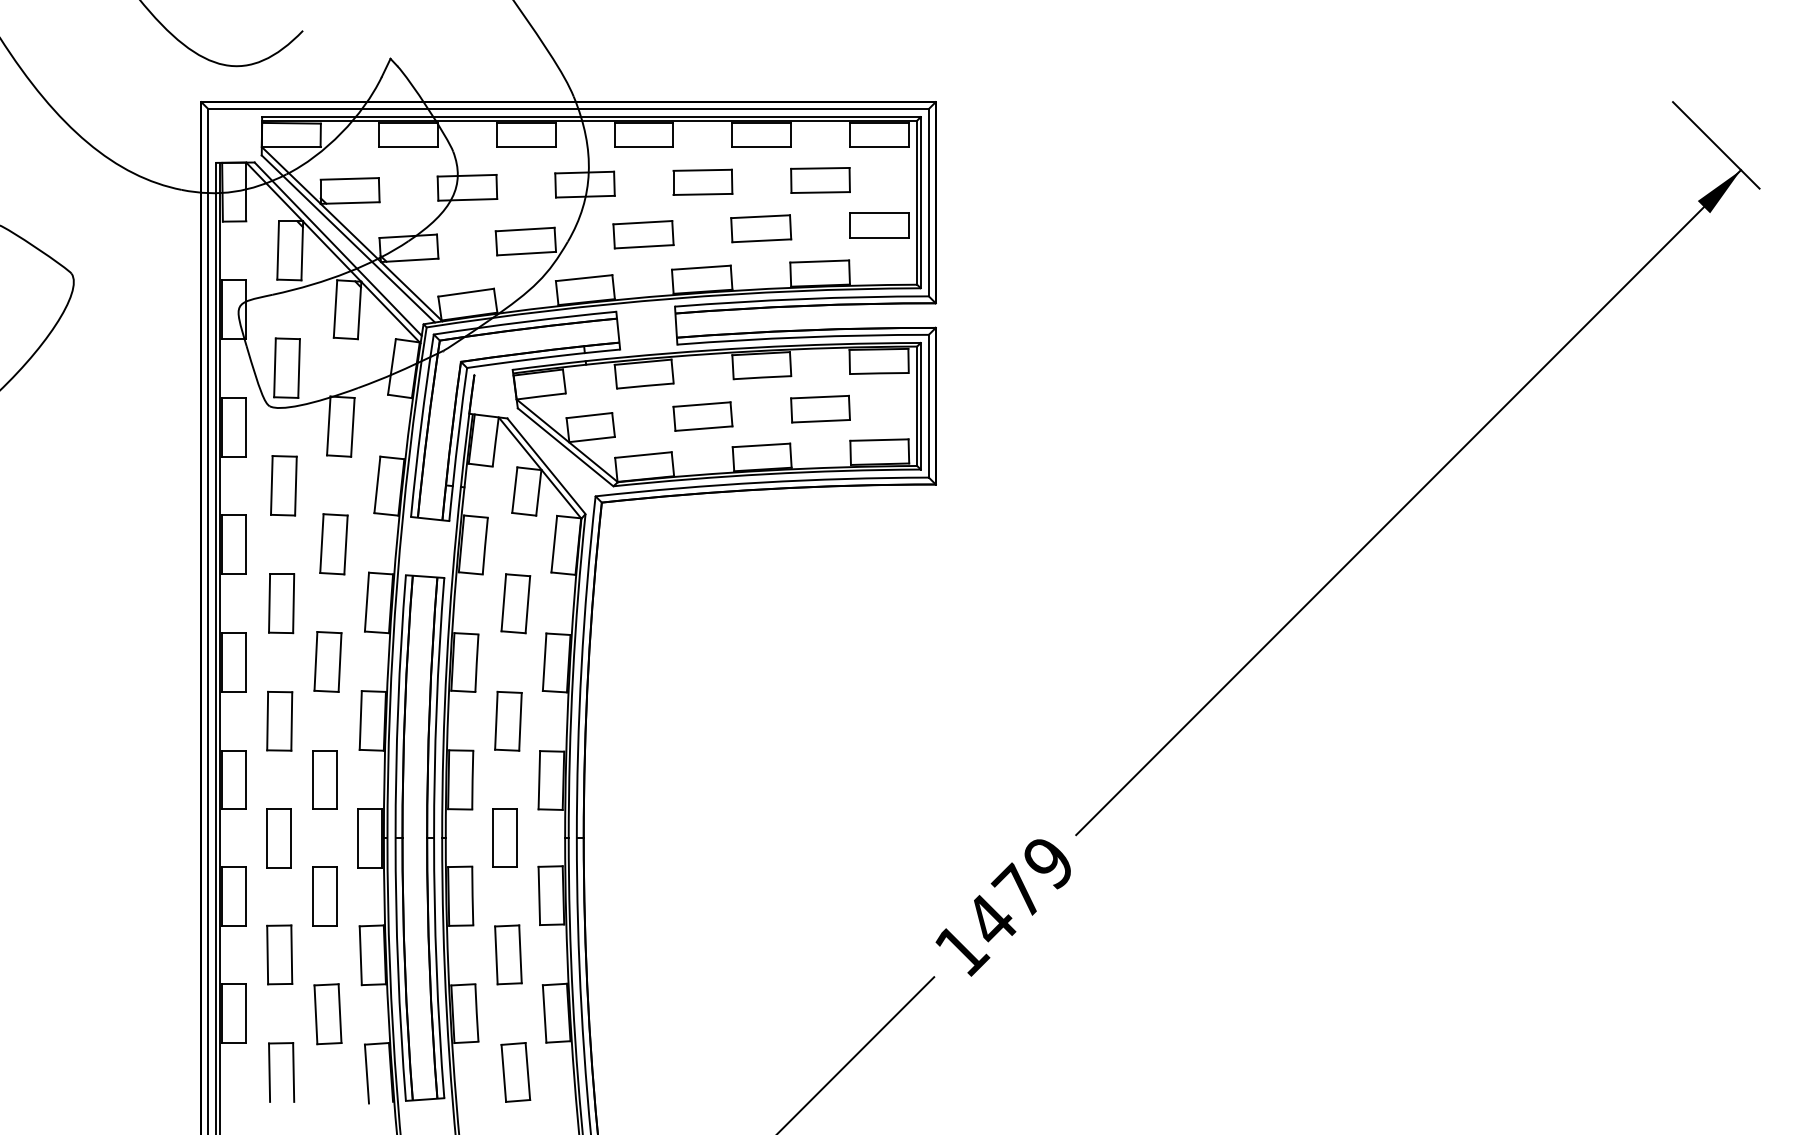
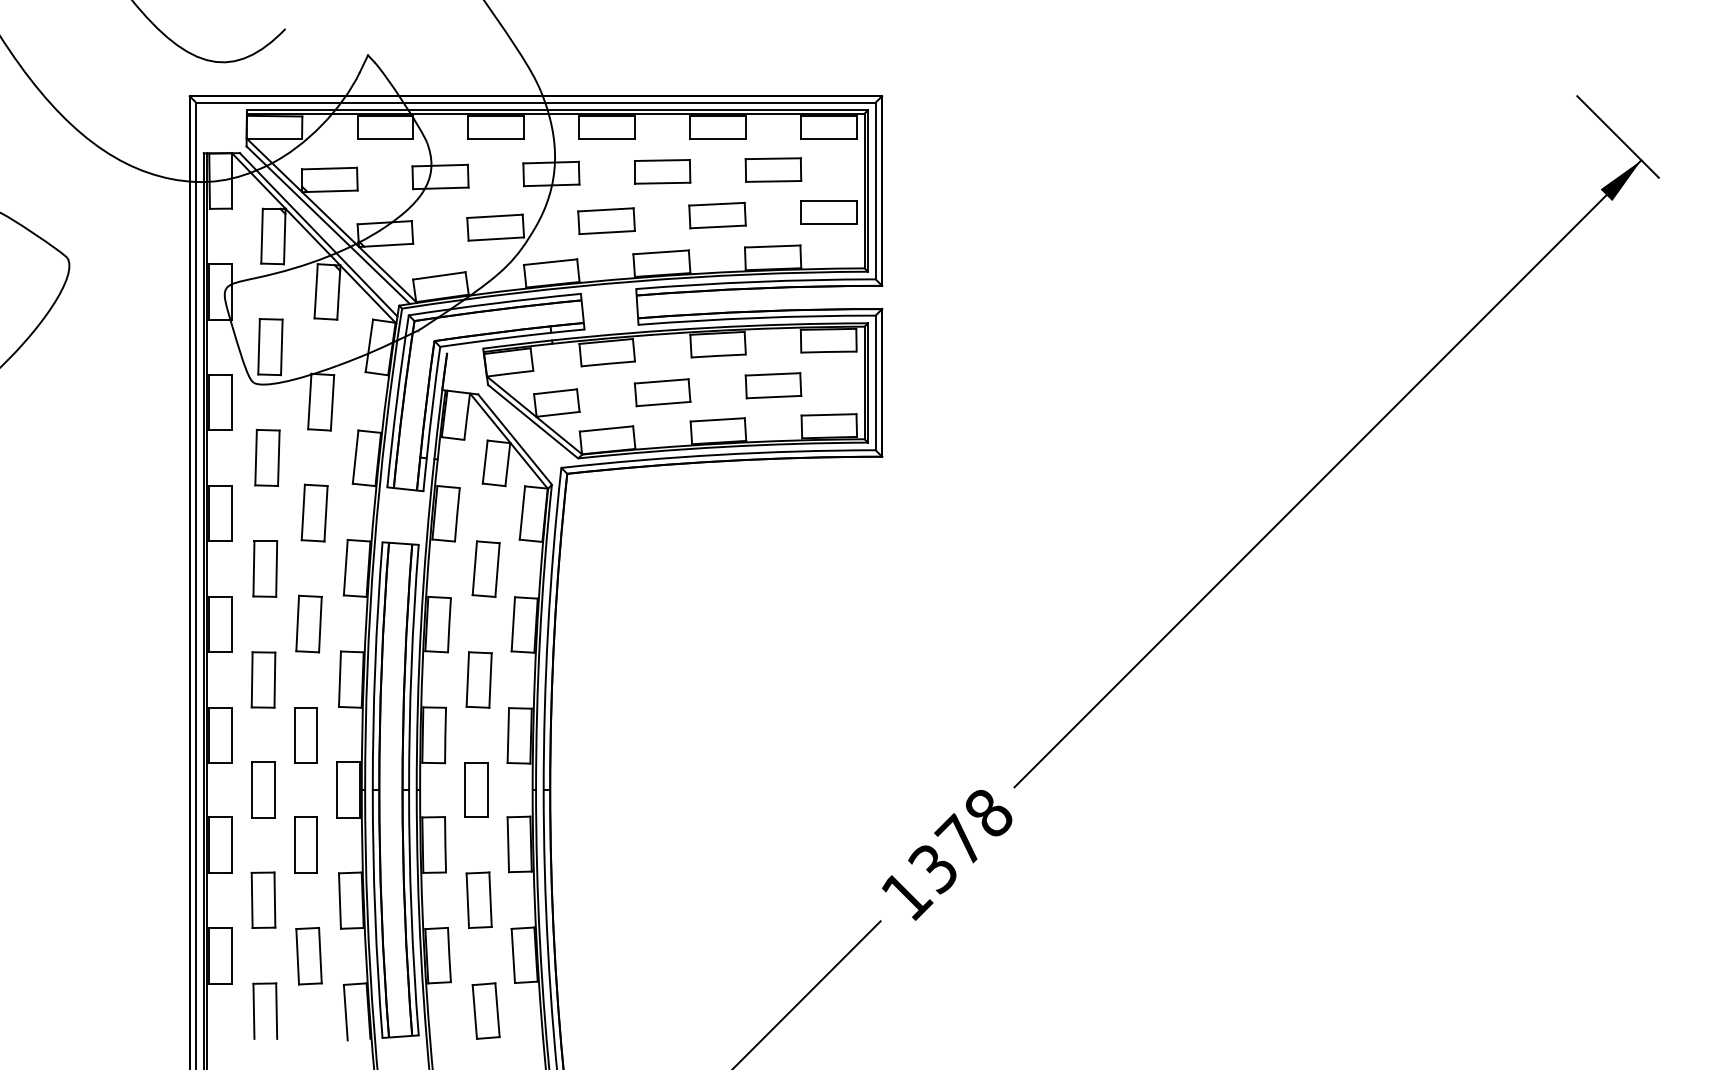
text: (1018, 892) -> (960, 841), 1479 -> 1378

